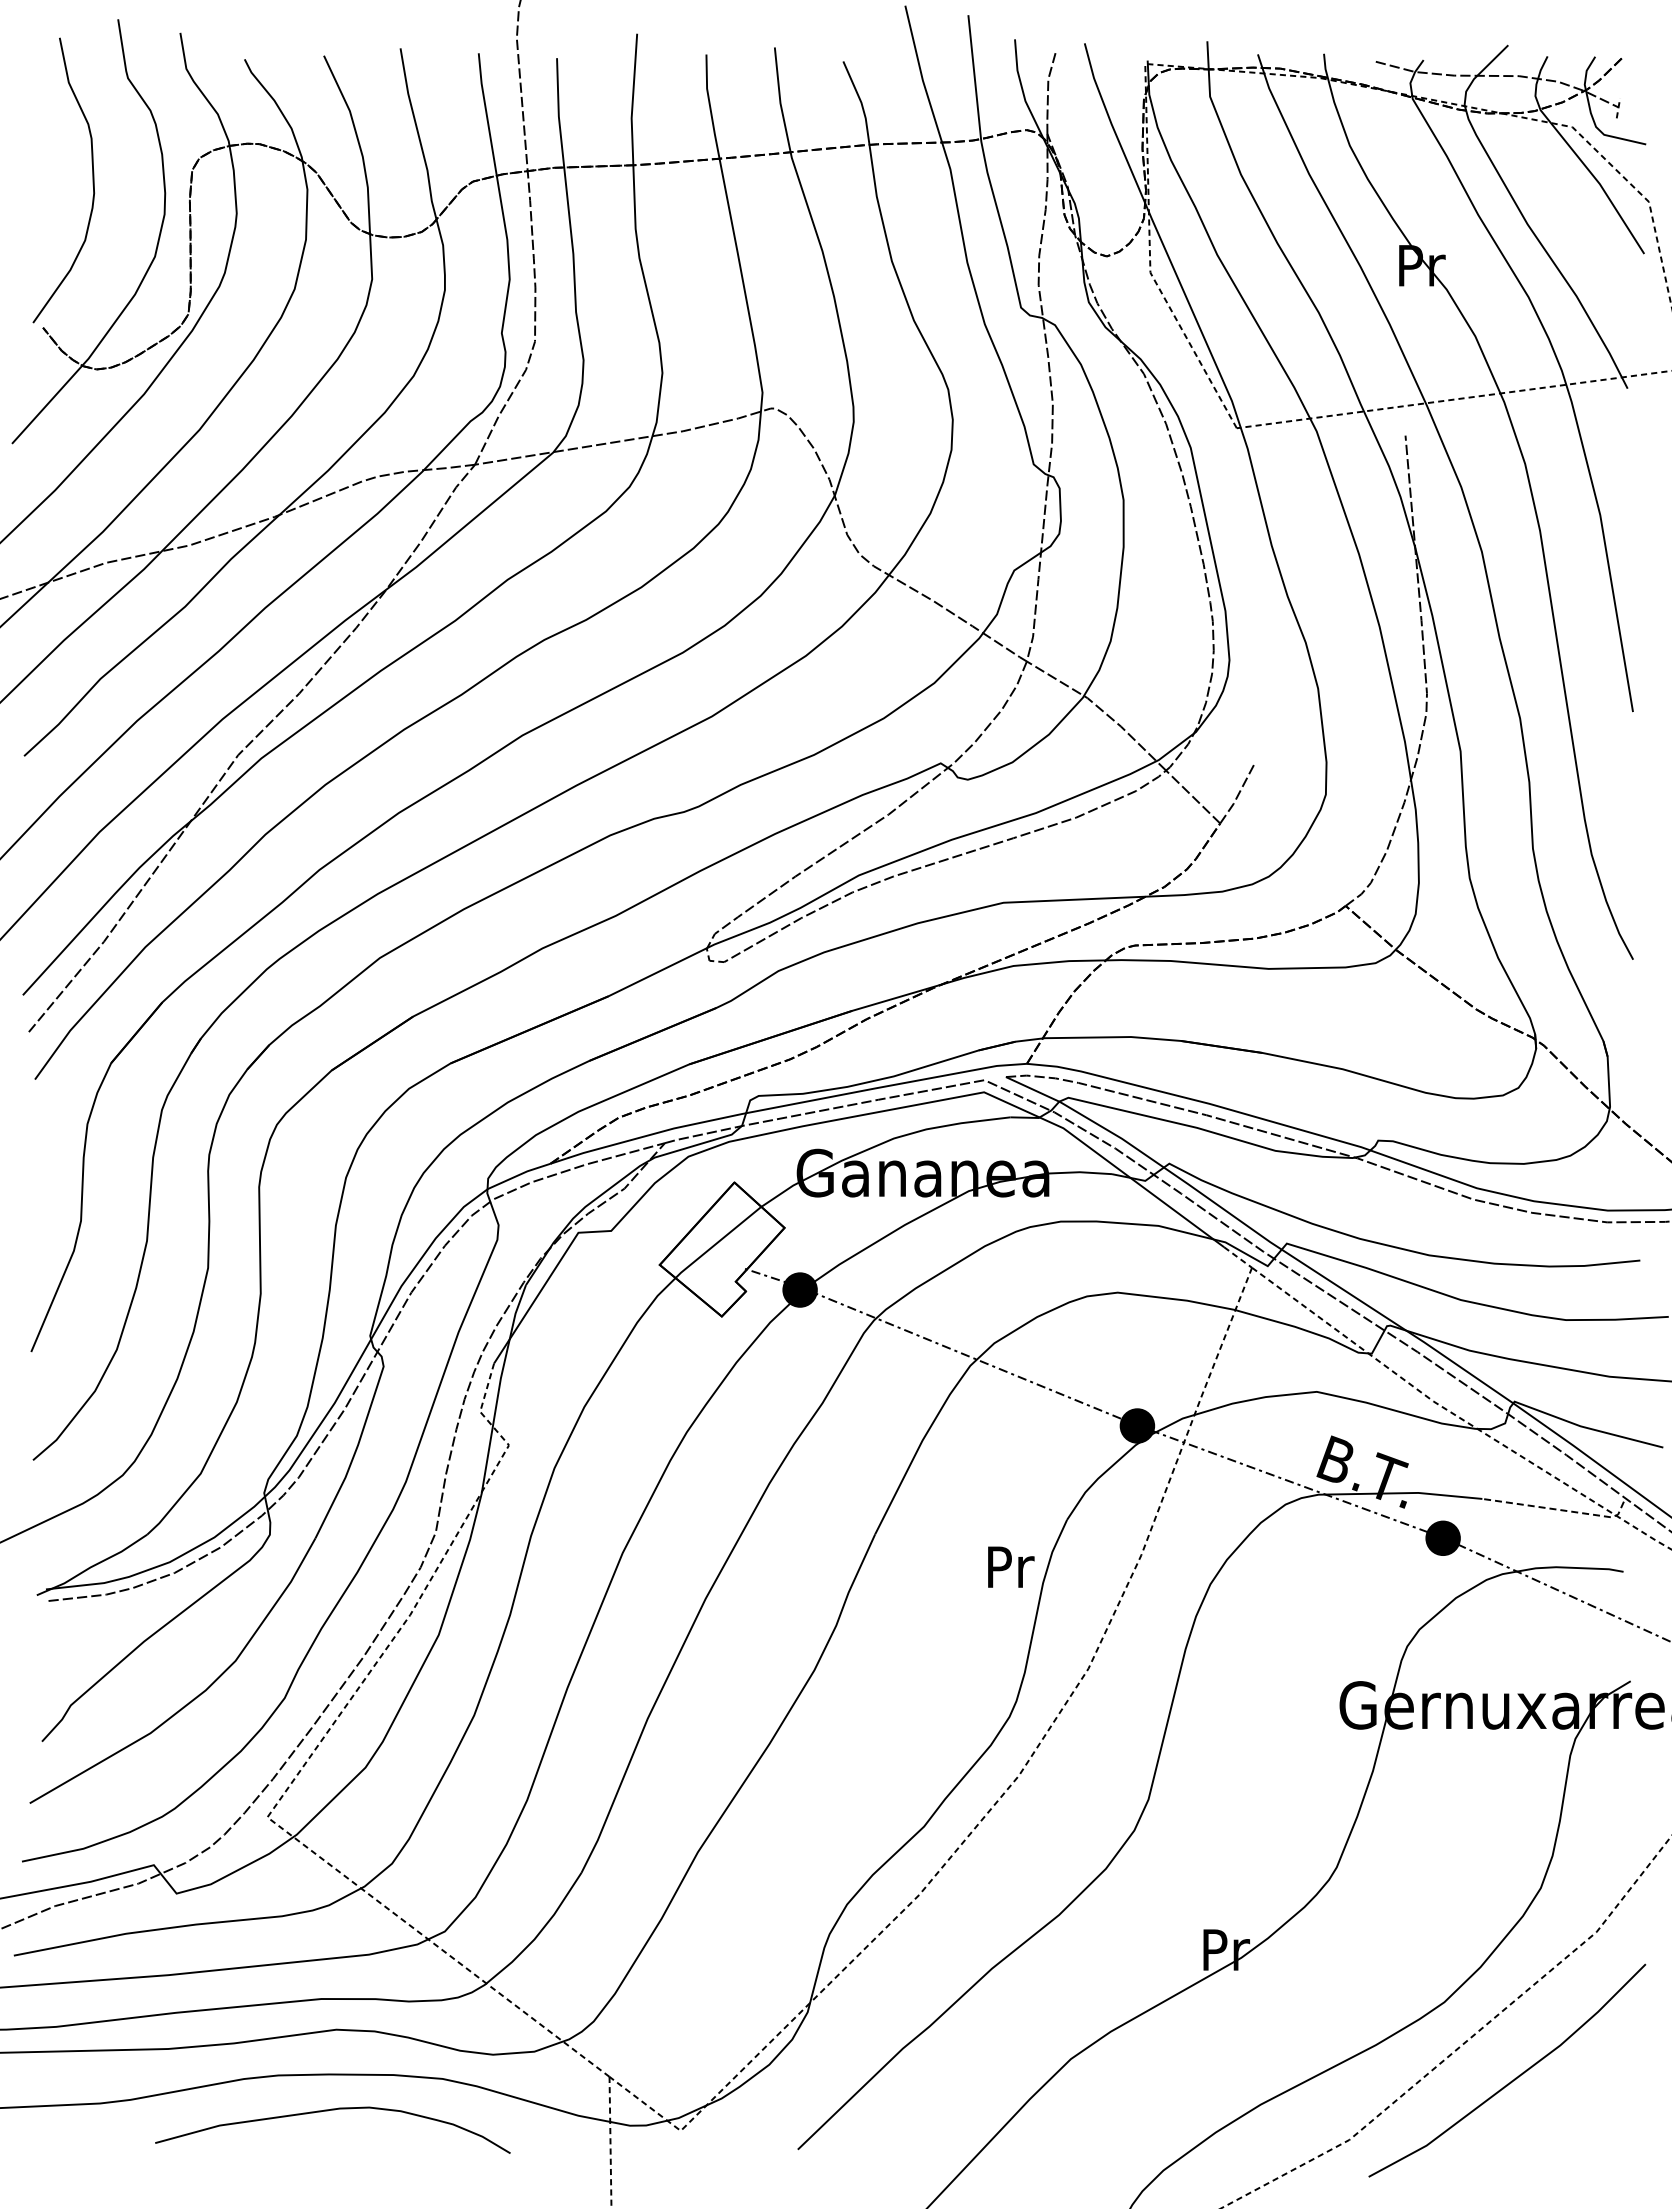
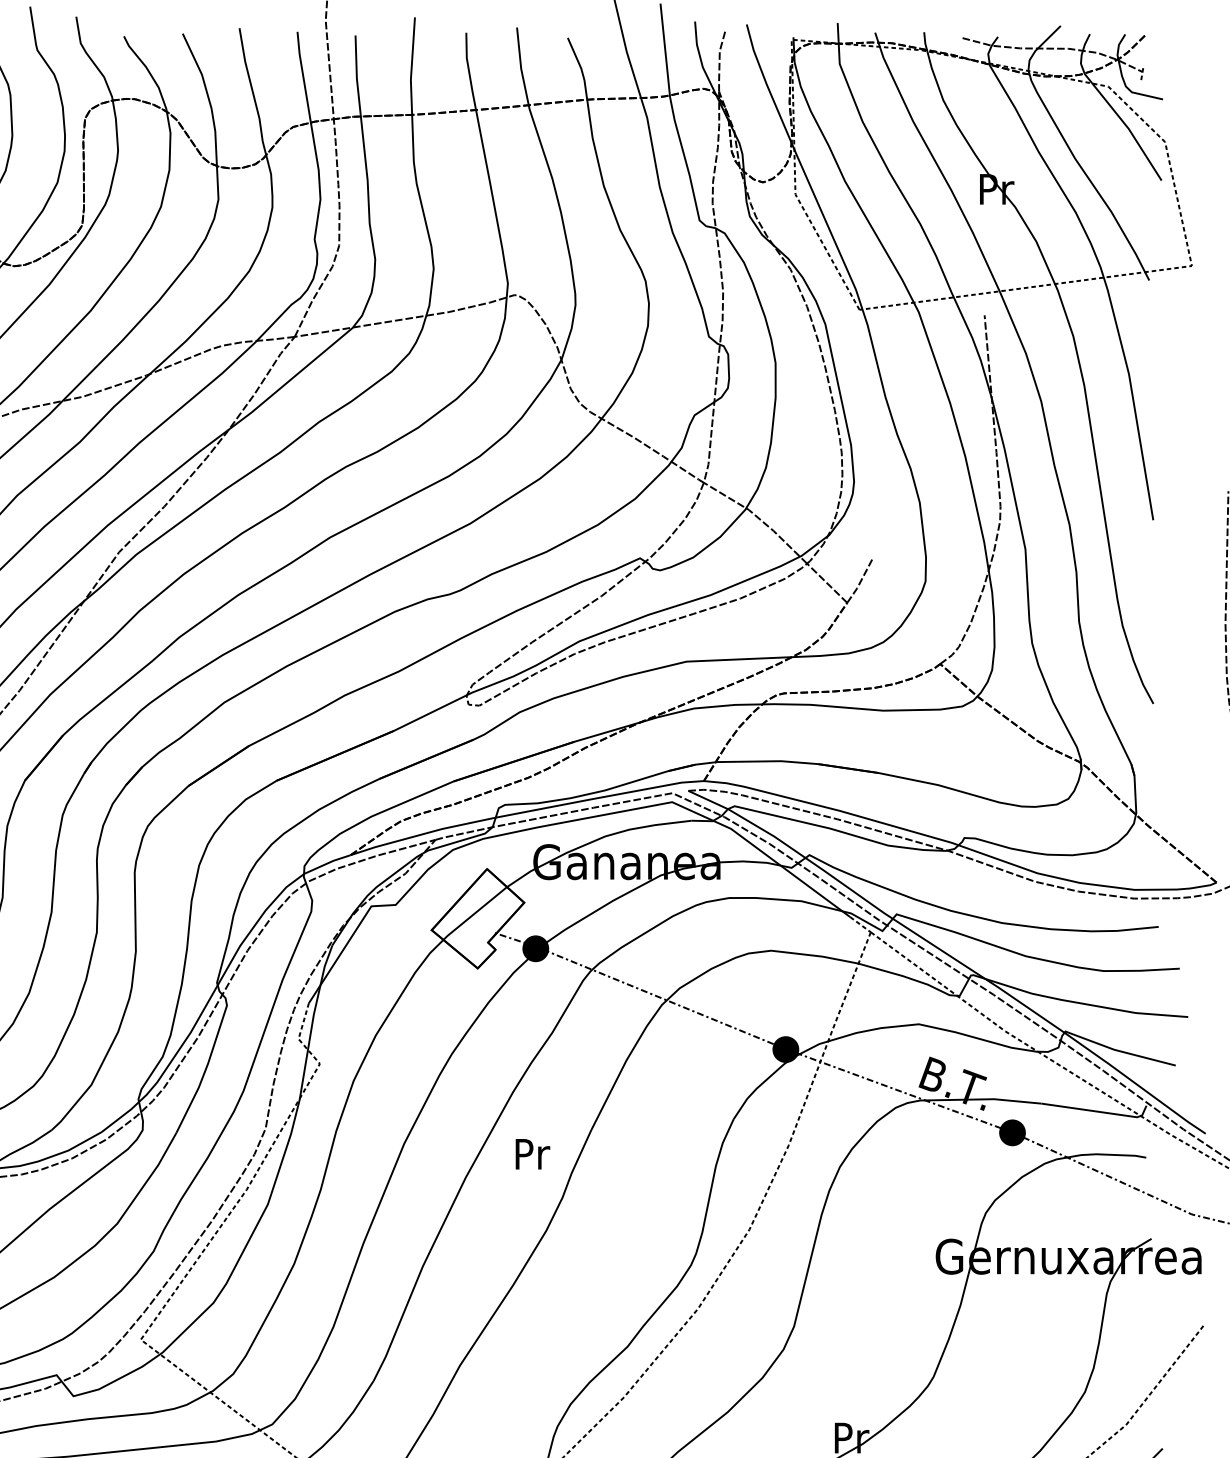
line: (1559, 1509) -> (1098, 1111), dashed -> solid
text: (1011, 1566) -> (533, 1153), moved

